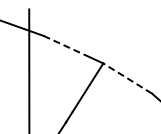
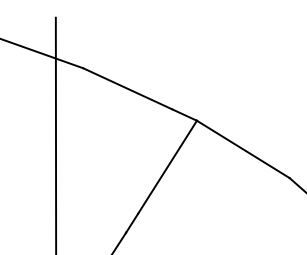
line: (66, 46) -> (126, 88), dashed -> solid
line: (127, 78) -> (243, 149), dashed -> solid

